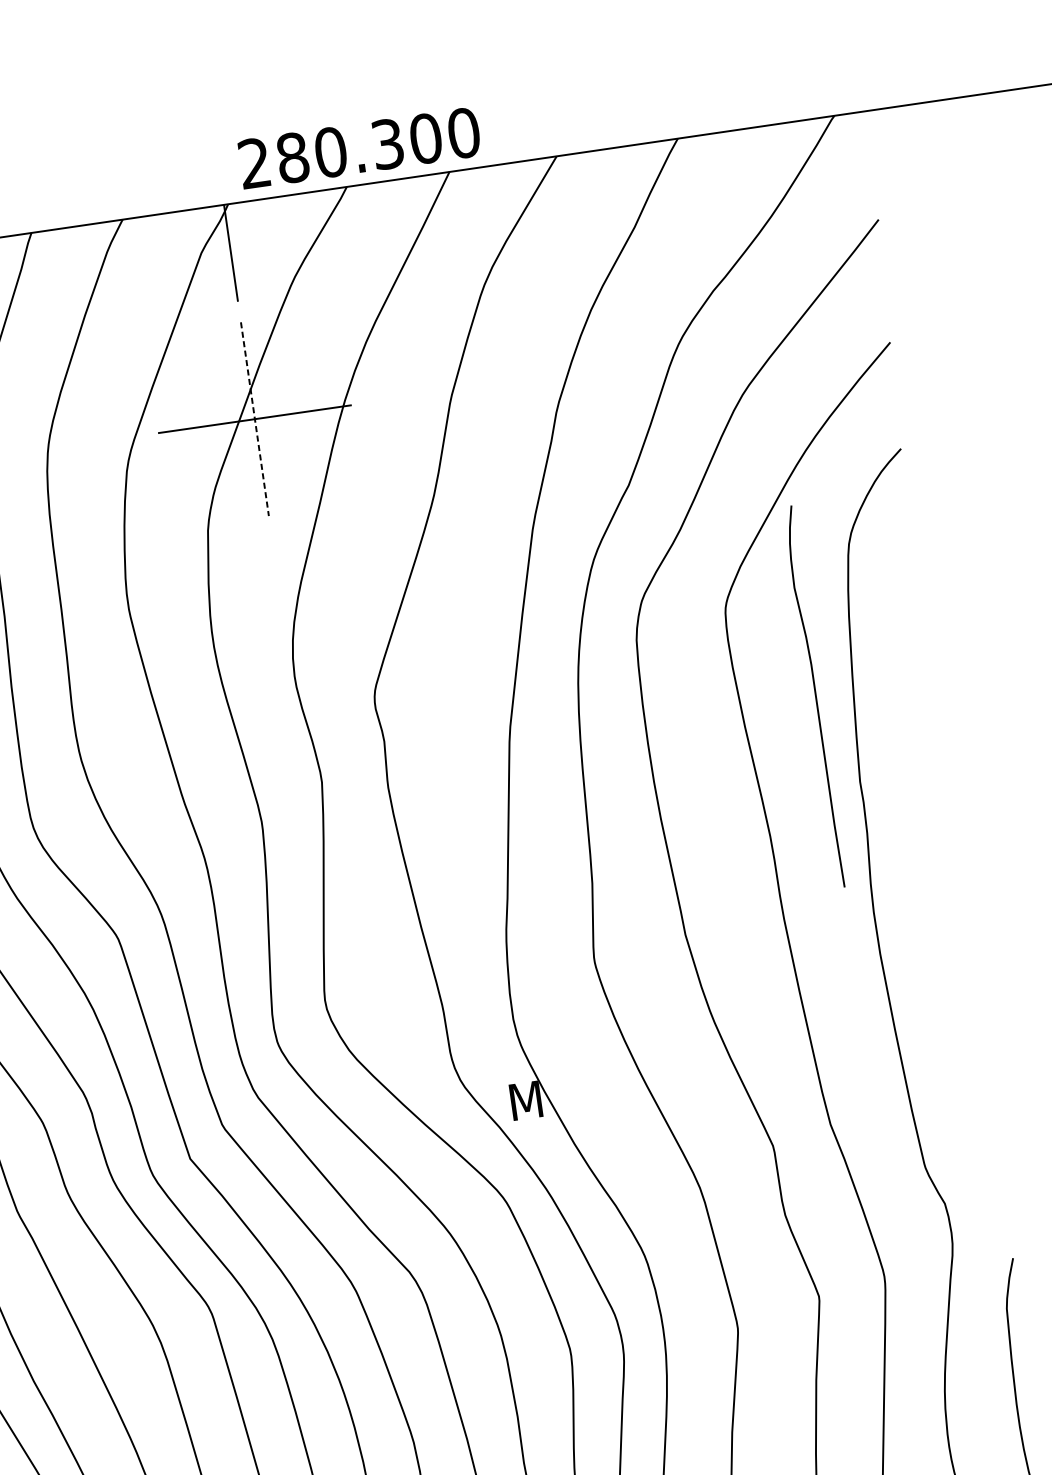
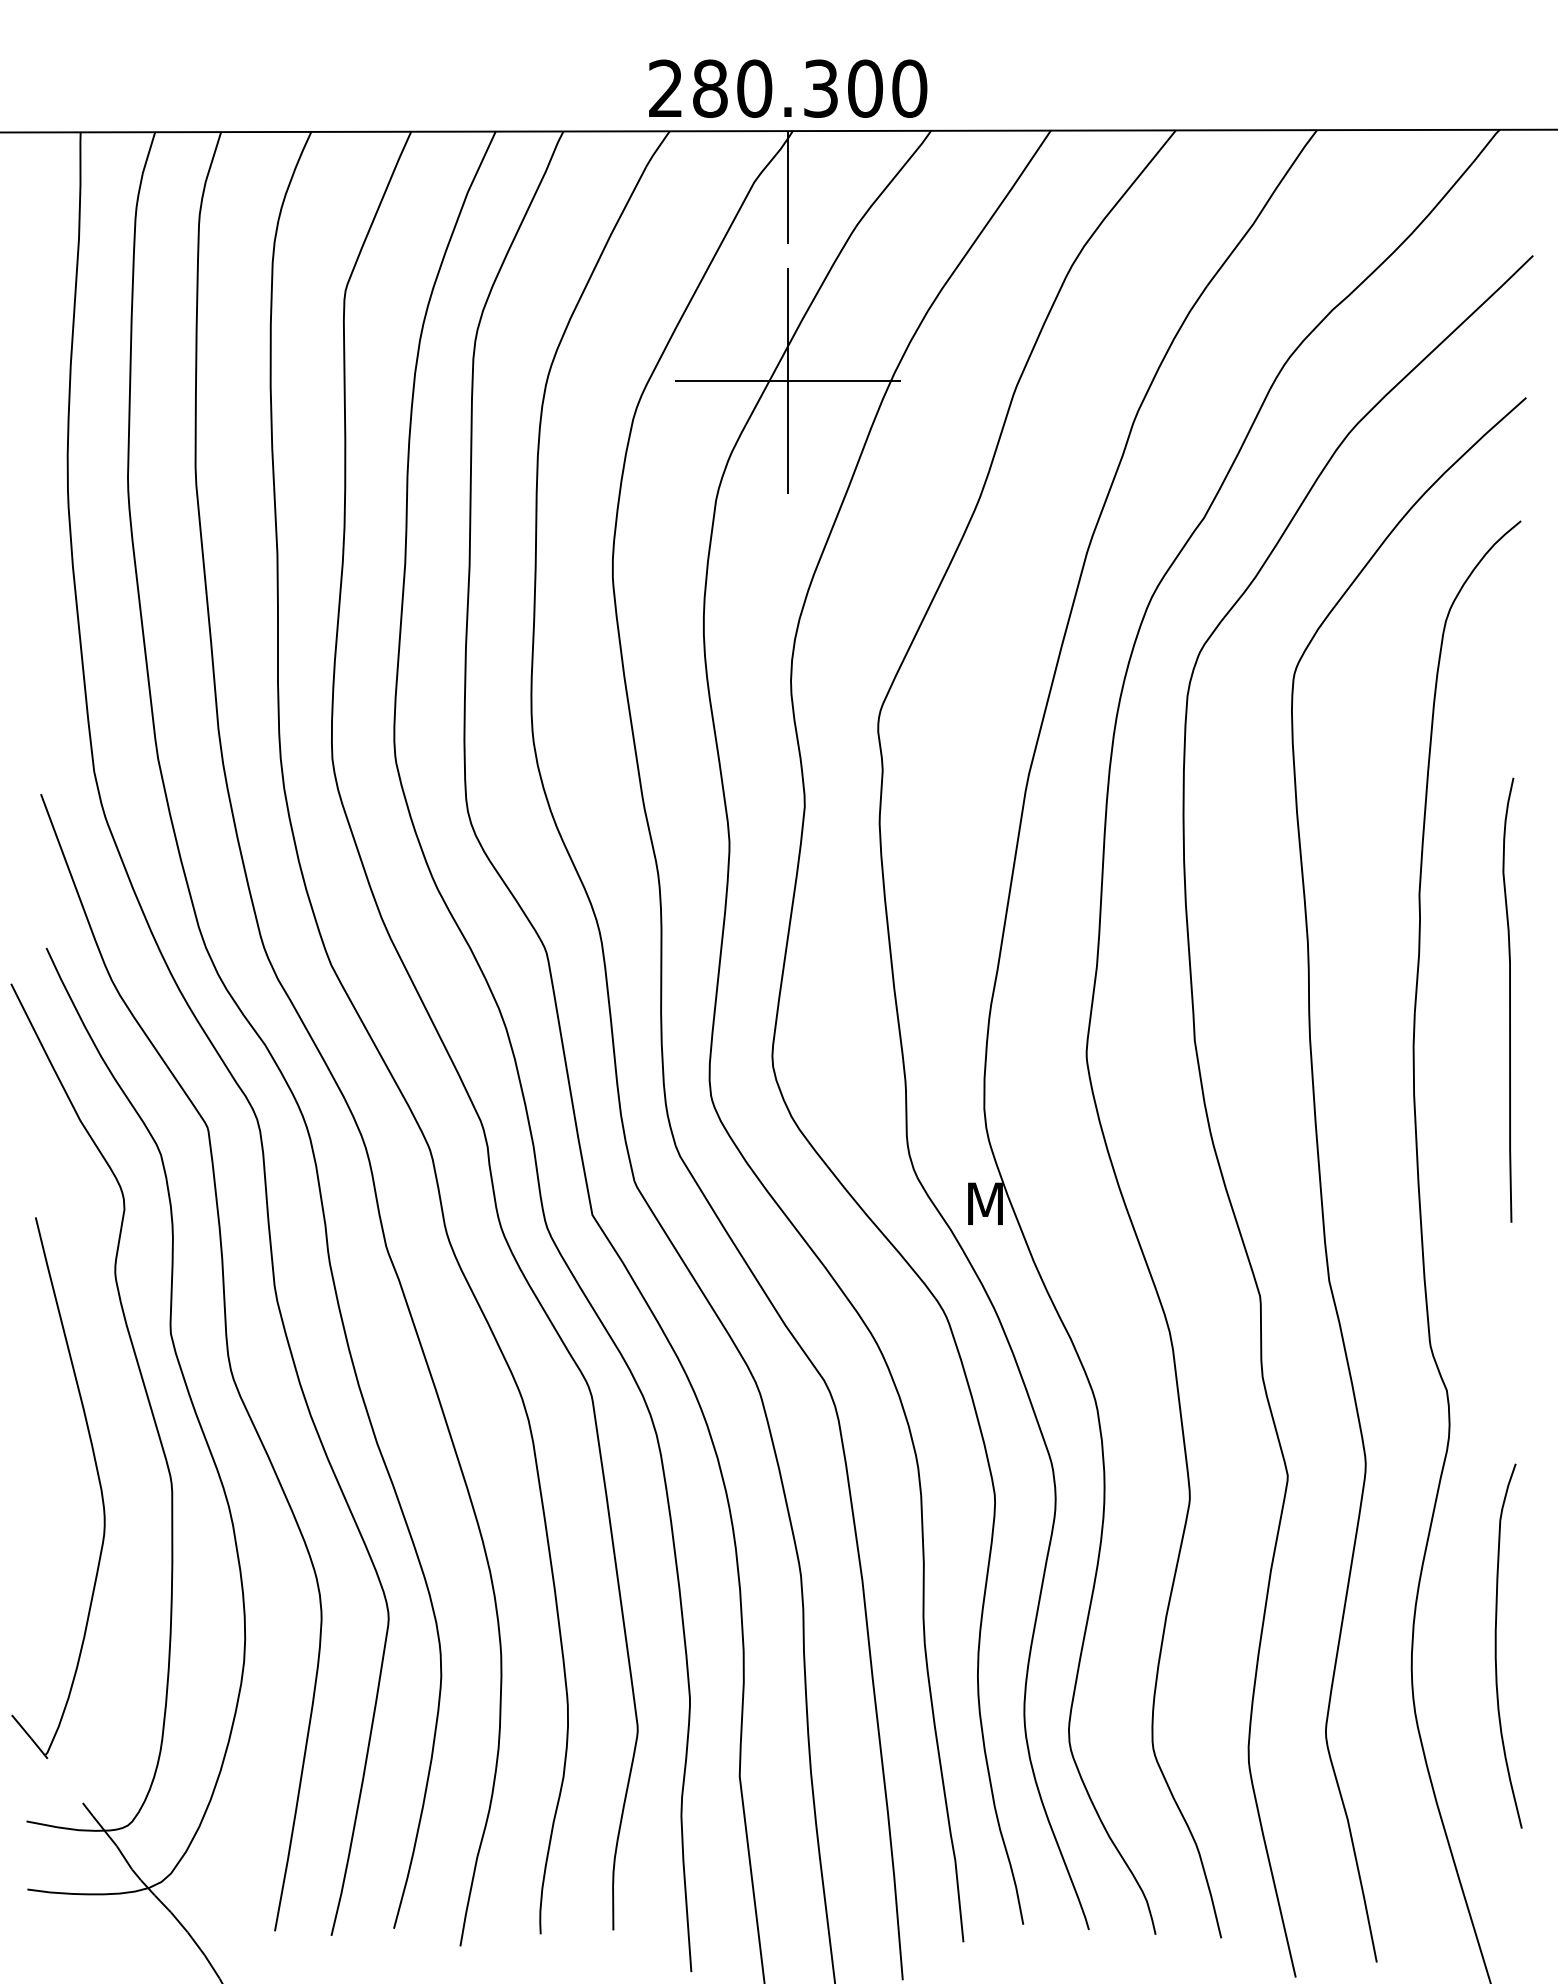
text: (359, 147) -> (788, 88), moved
line: (254, 418) -> (787, 380), dashed -> solid
curve: (815, 696) -> (1509, 999), moved

